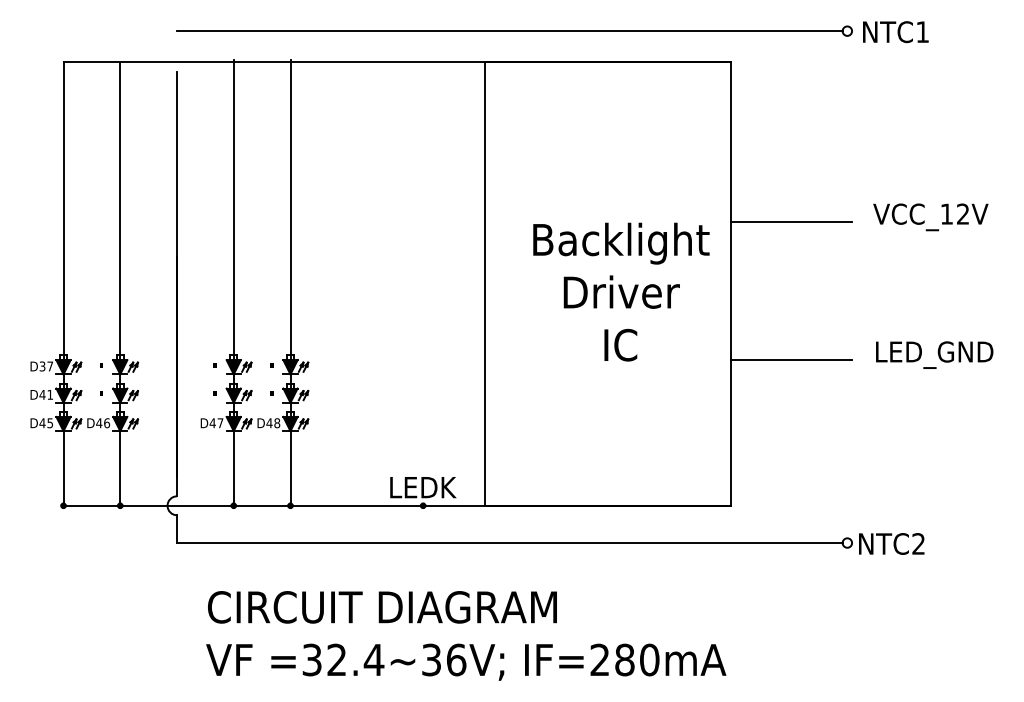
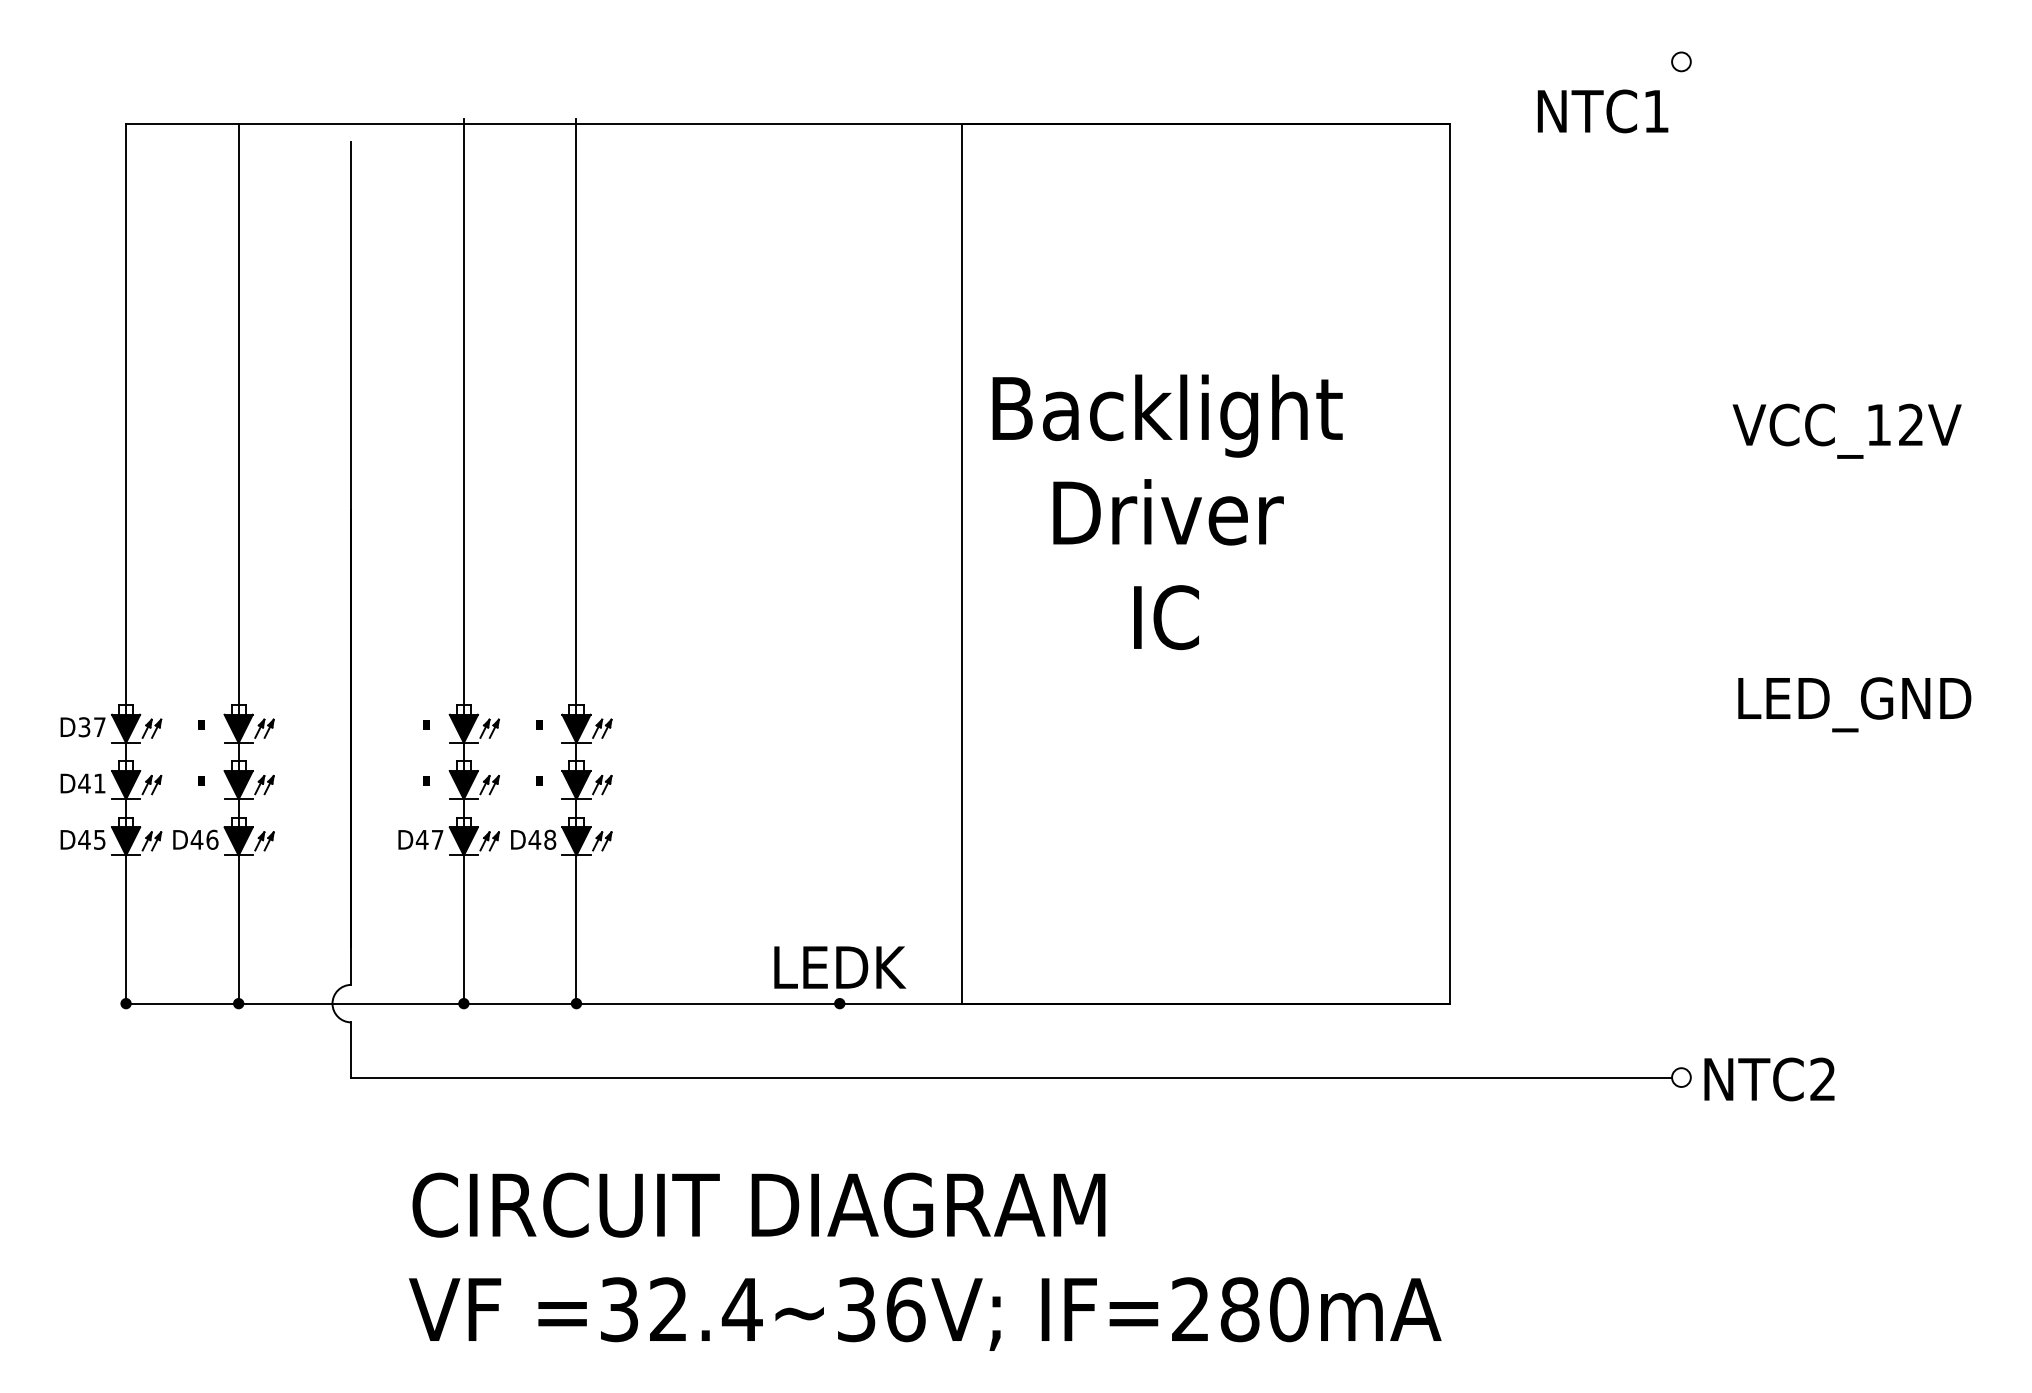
line: (509, 31) -> (1011, 62), removed
text: (895, 32) -> (1602, 112), moved
line: (791, 222) -> (1570, 441), removed
text: (621, 291) -> (1167, 510), moved
line: (791, 360) -> (1570, 715), removed

